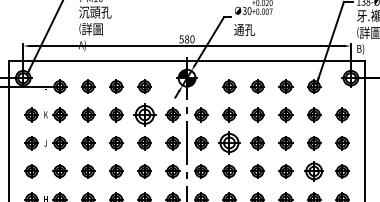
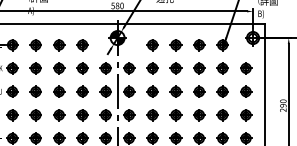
part: (144, 114) -> (82, 68), size x0.62
part: (229, 143) -> (152, 92), size x0.62
part: (314, 171) -> (222, 115), size x0.71

